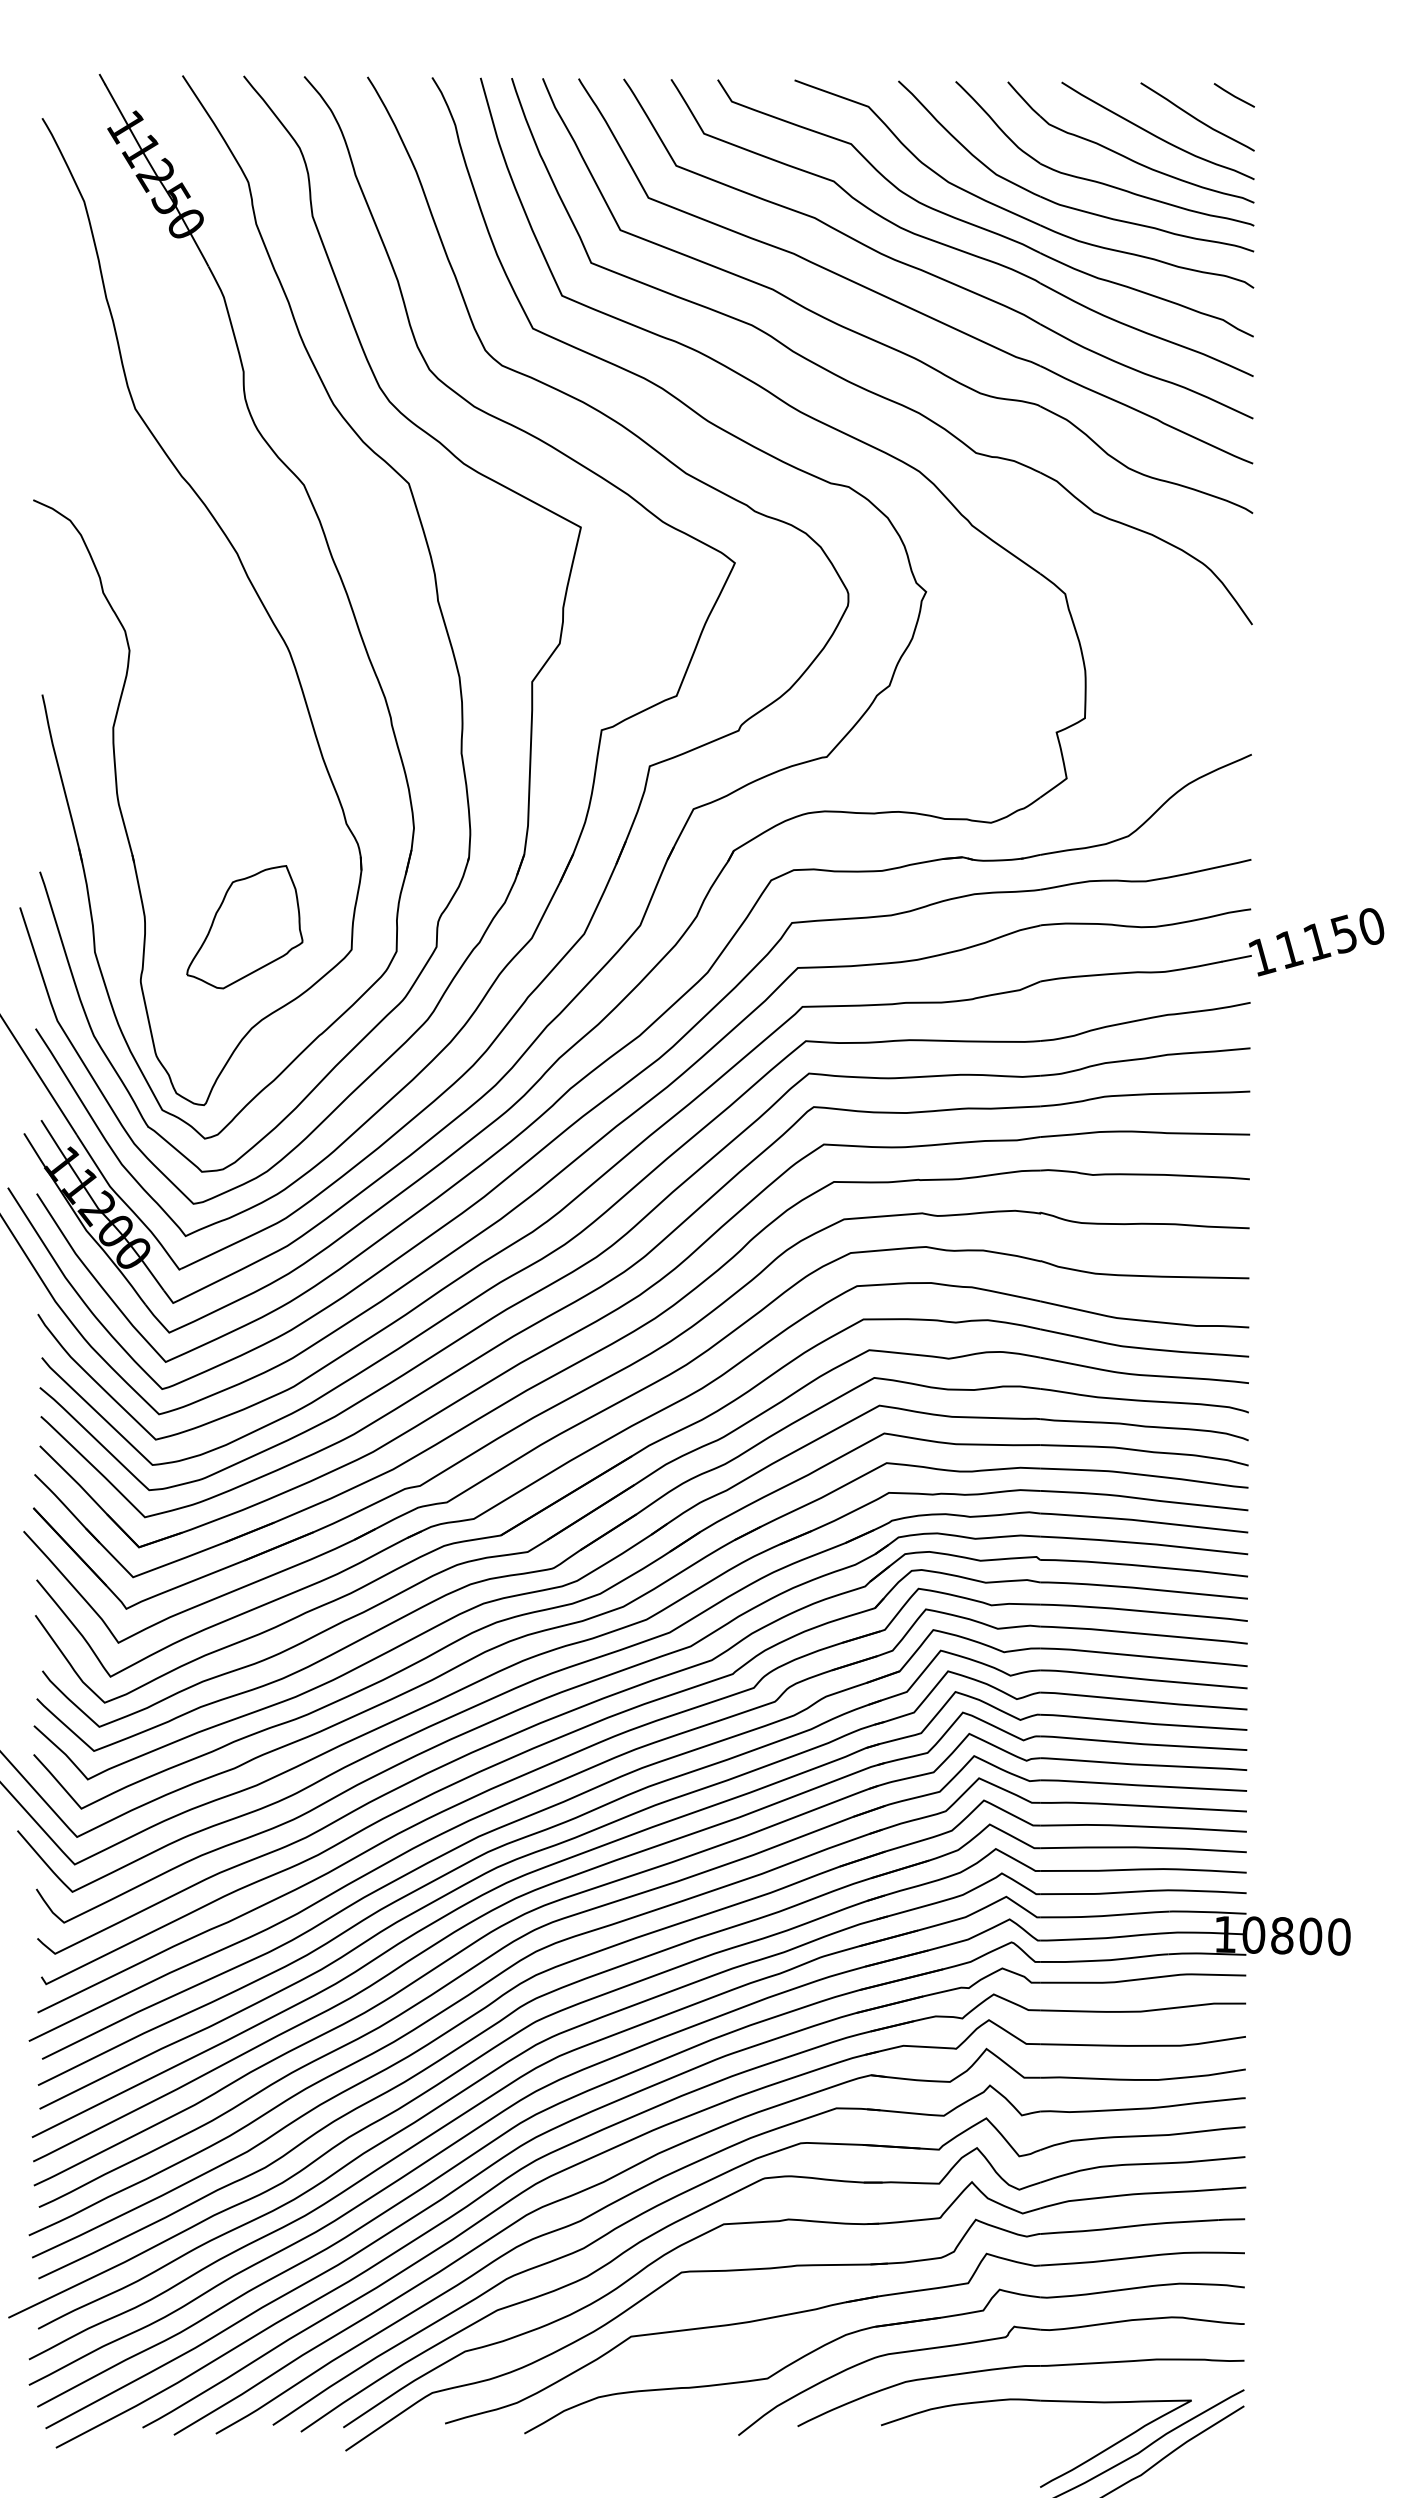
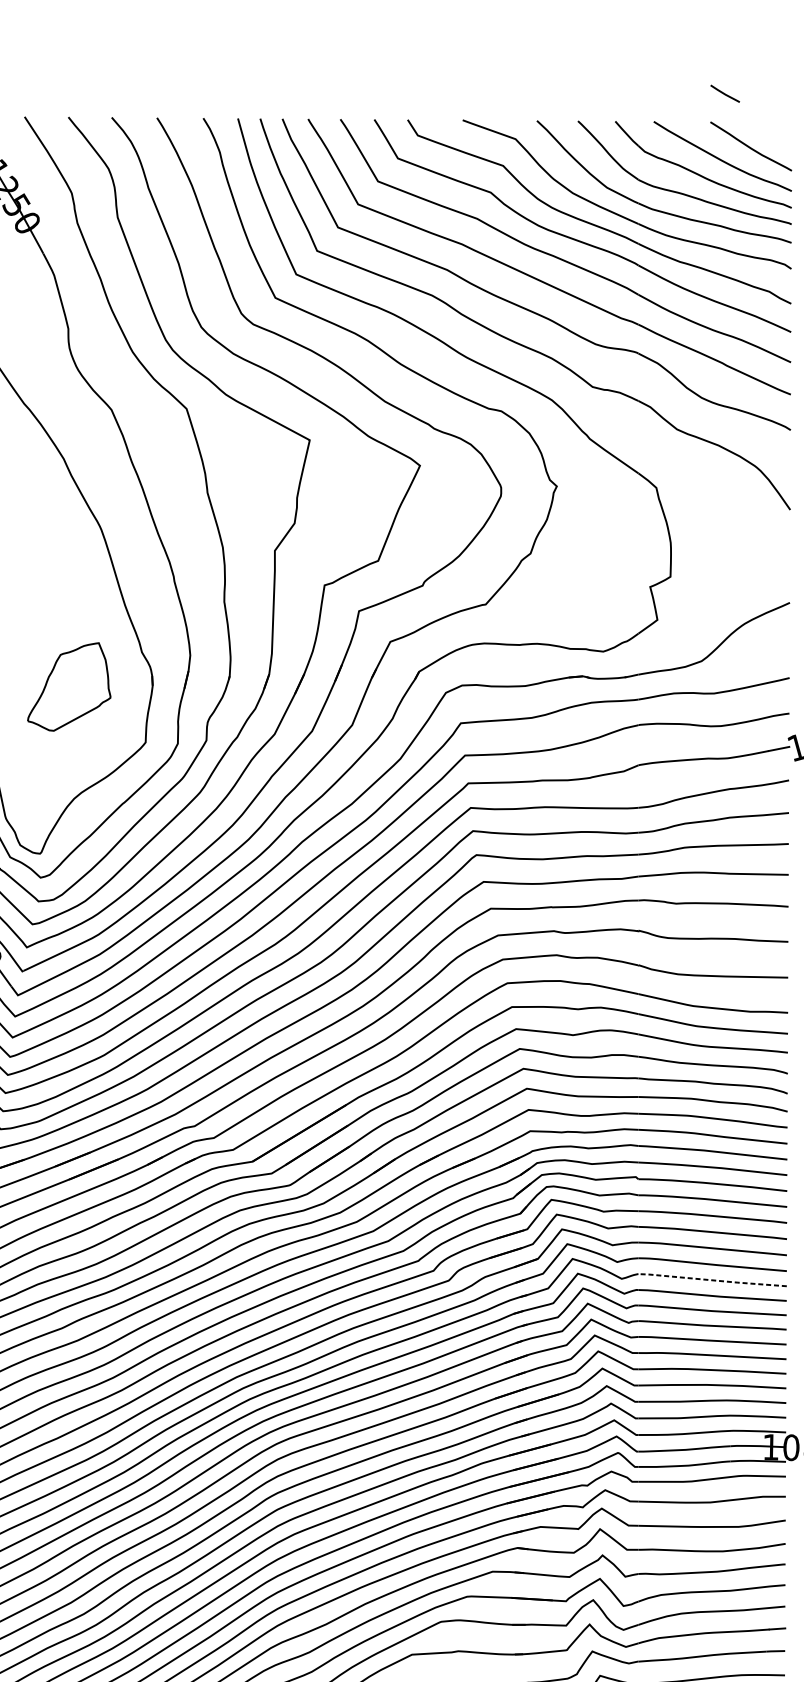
line: (1233, 95) -> (724, 93), moved
part: (244, 927) -> (68, 687), moved
line: (1143, 1701) -> (712, 1280), solid -> dashed

